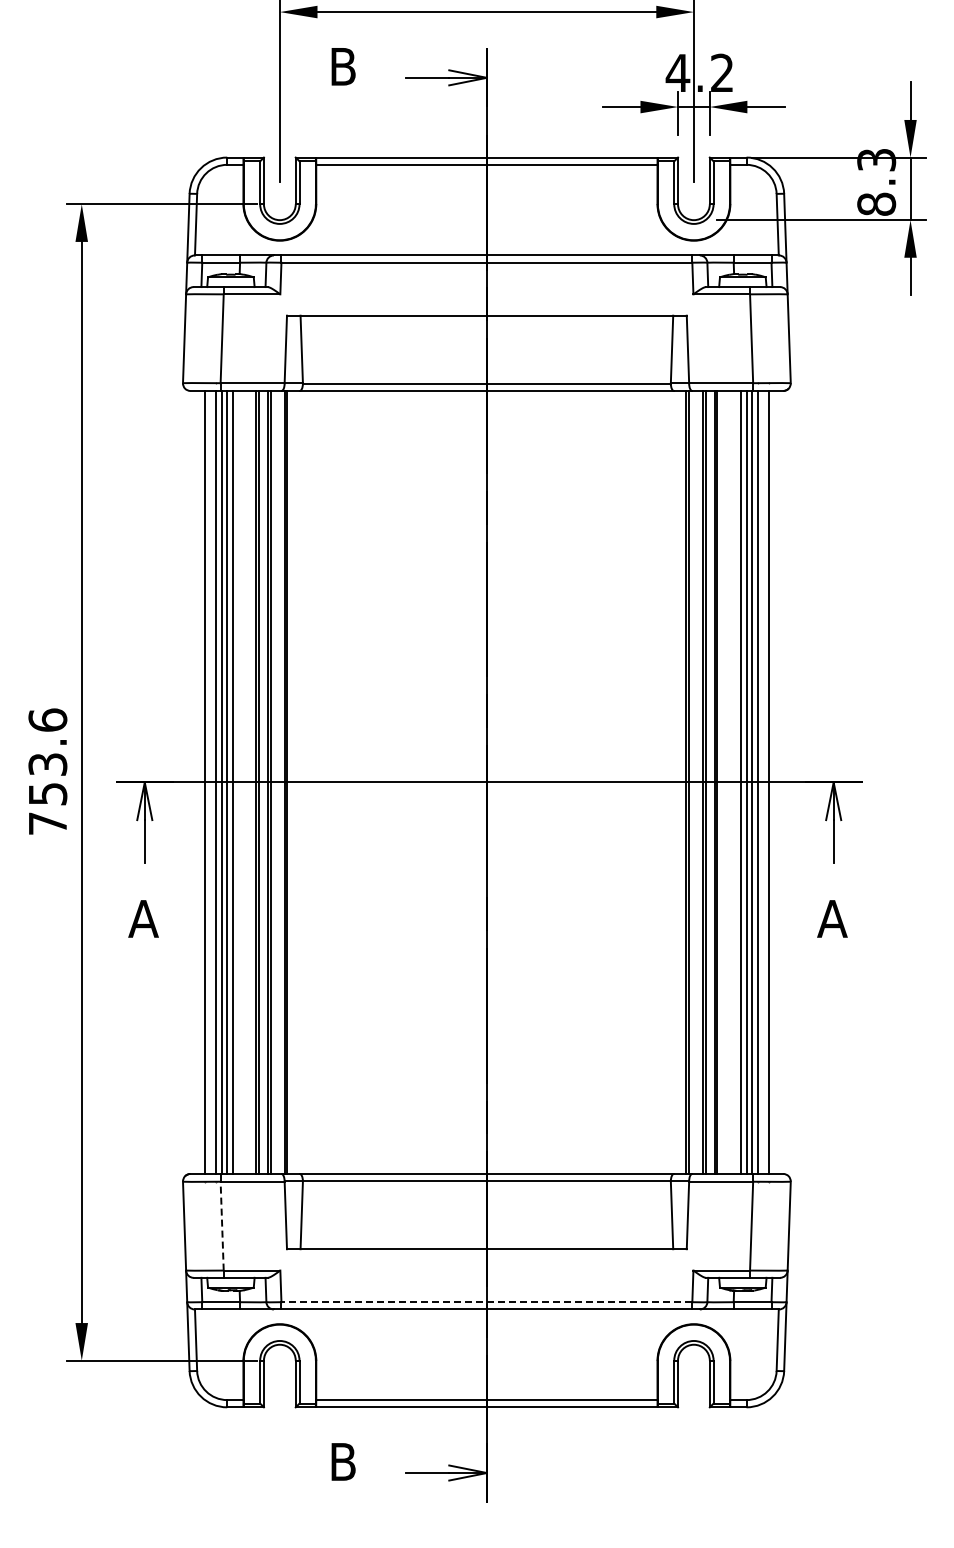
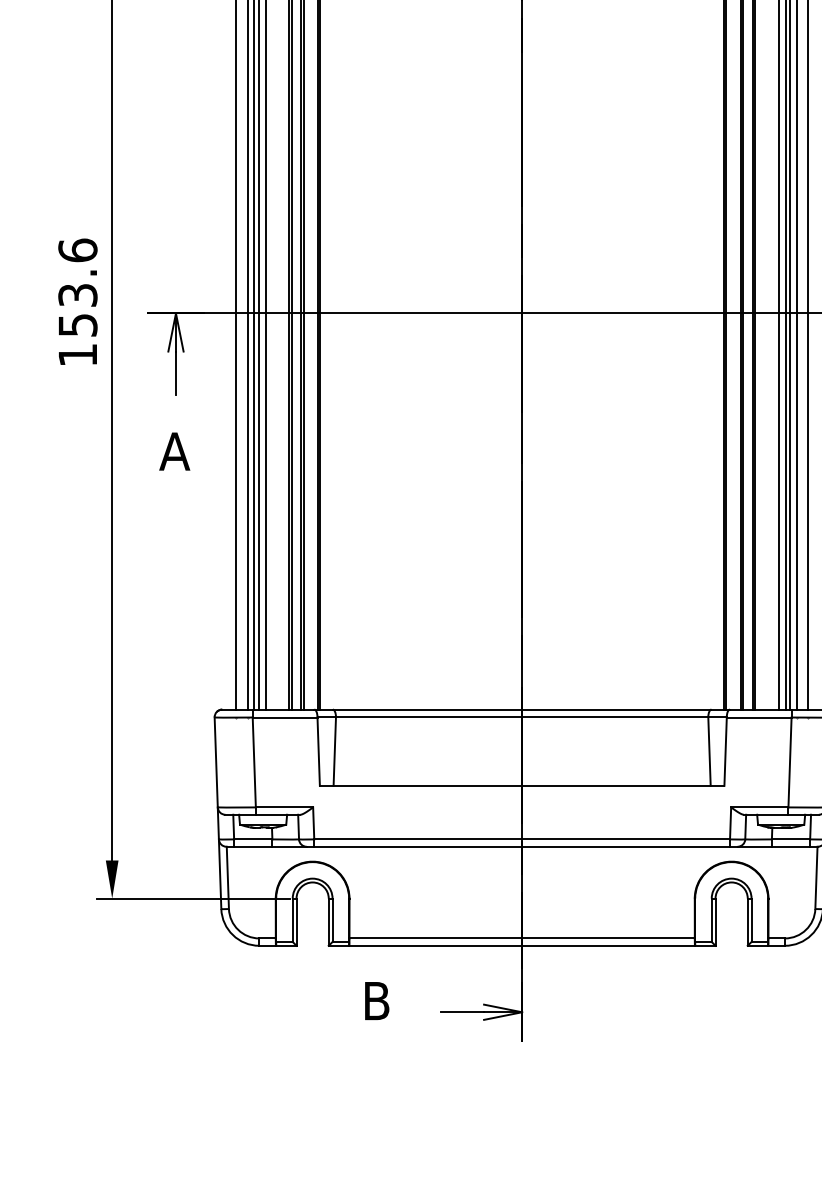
text: (47, 823) -> (77, 355), 753.6 -> 153.6
line: (222, 1225) -> (254, 761), dashed -> solid
line: (486, 1302) -> (521, 839), dashed -> solid

